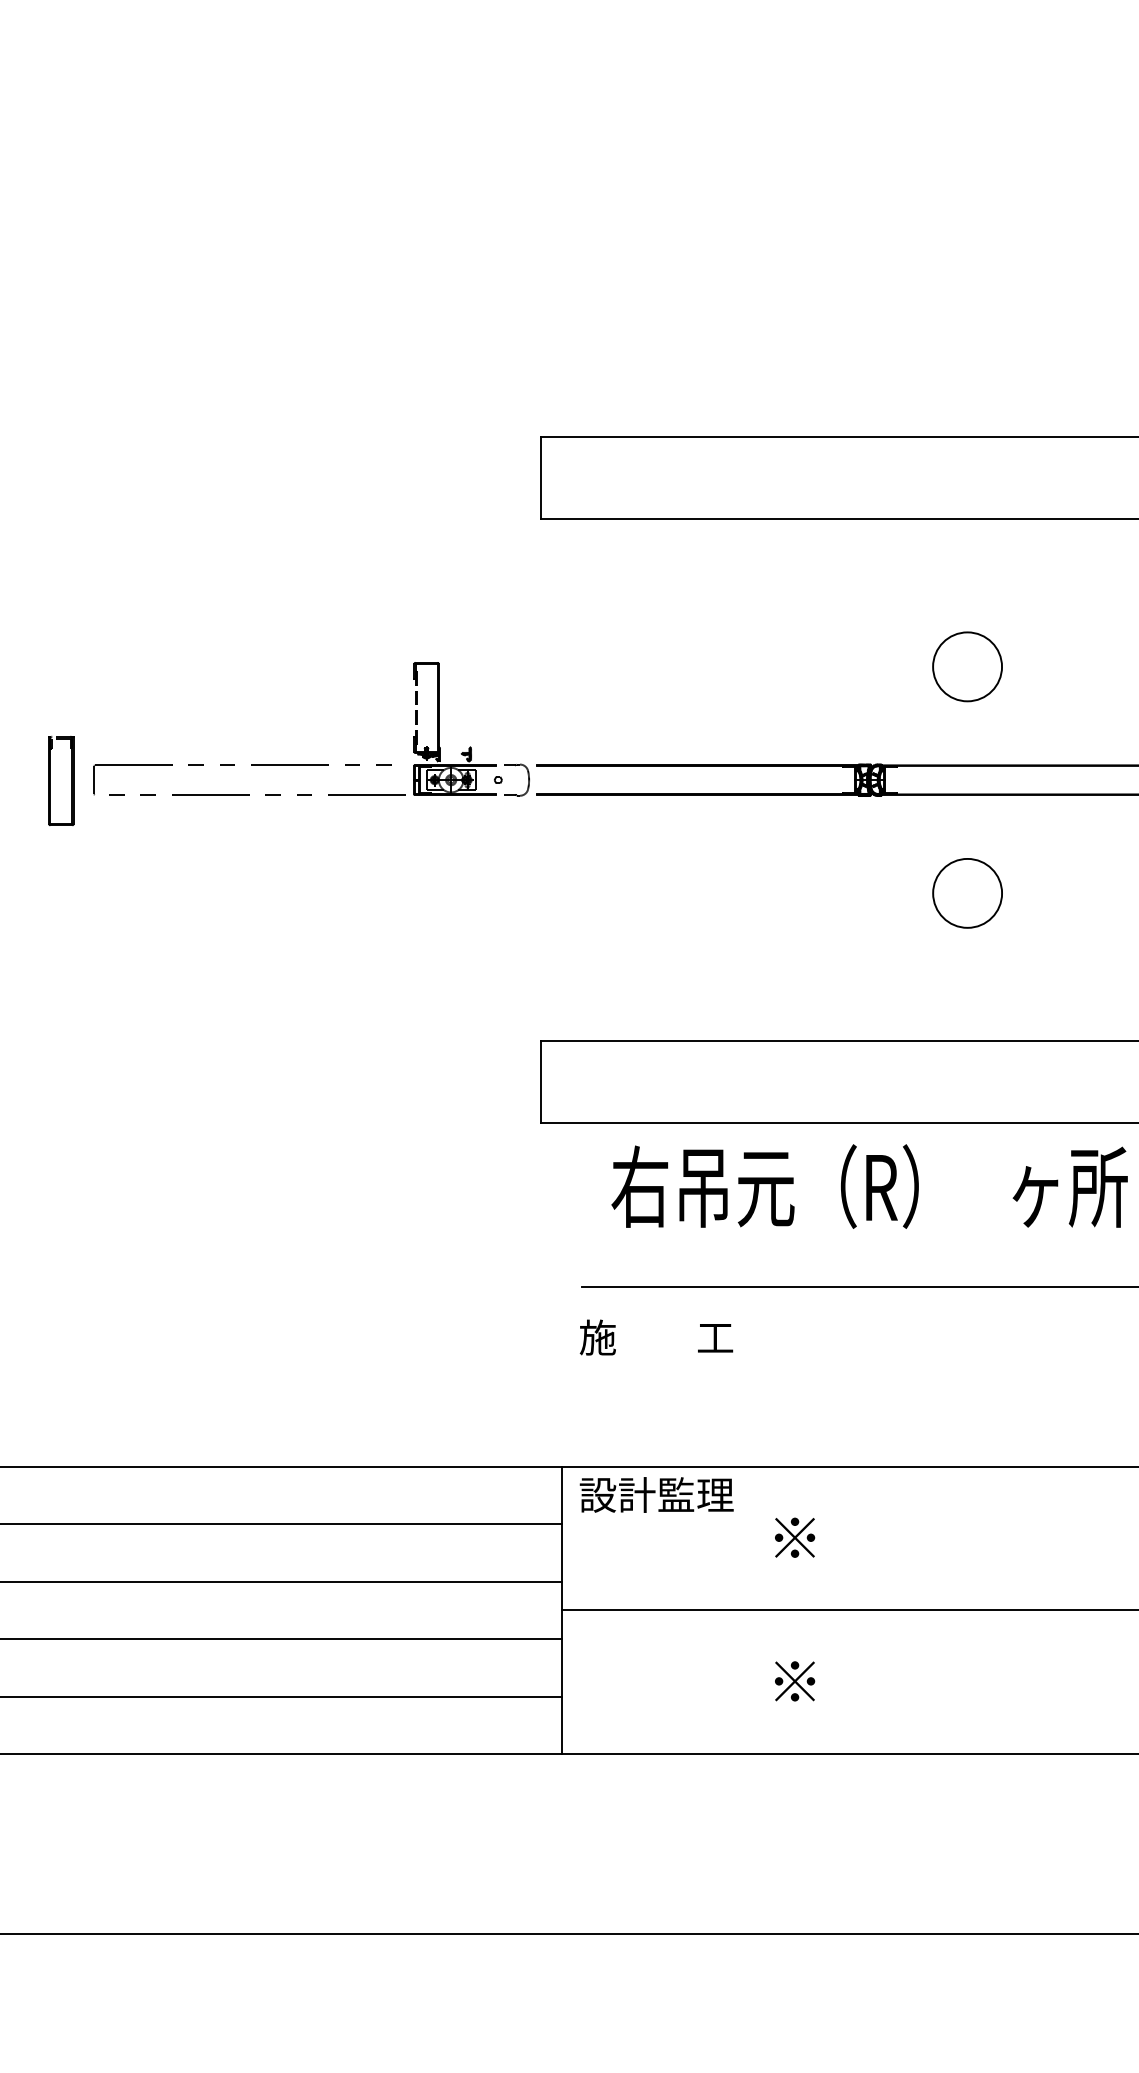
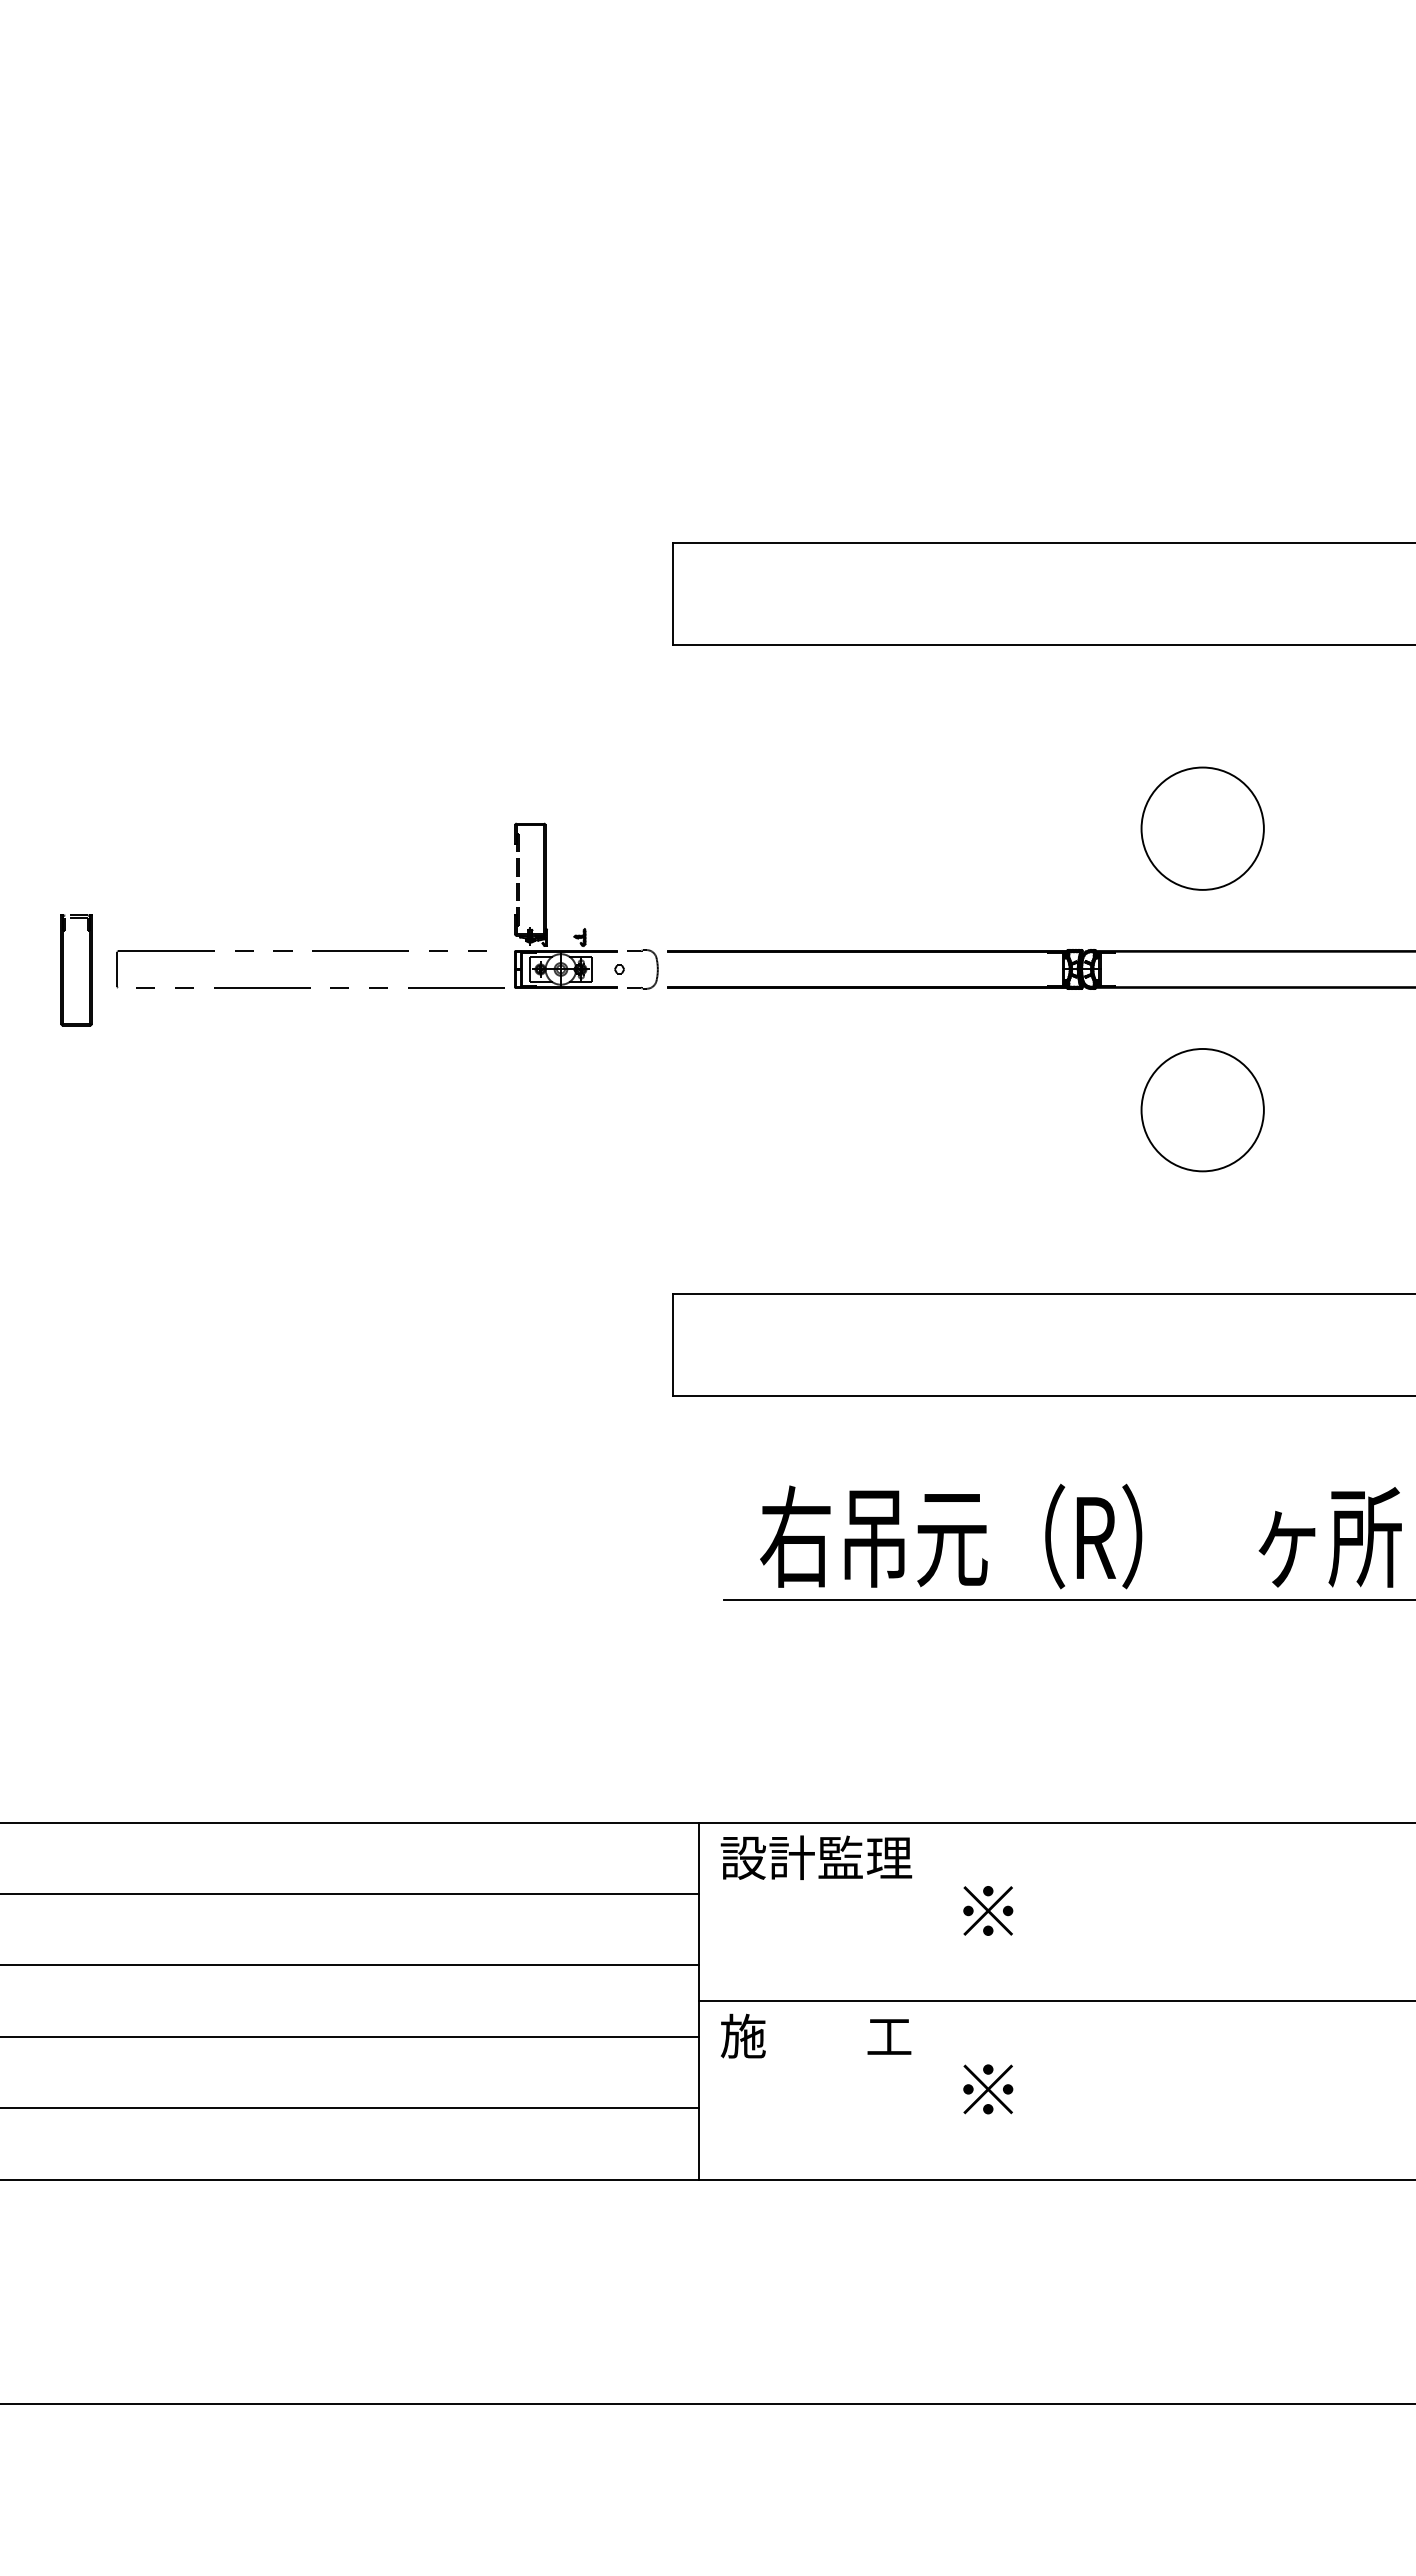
circle: (967, 666) -> (1202, 828), size x1.43
circle: (967, 892) -> (1202, 1109), size x1.43
text: (869, 1186) -> (1080, 1536), moved
text: (656, 1337) -> (816, 2035), moved

